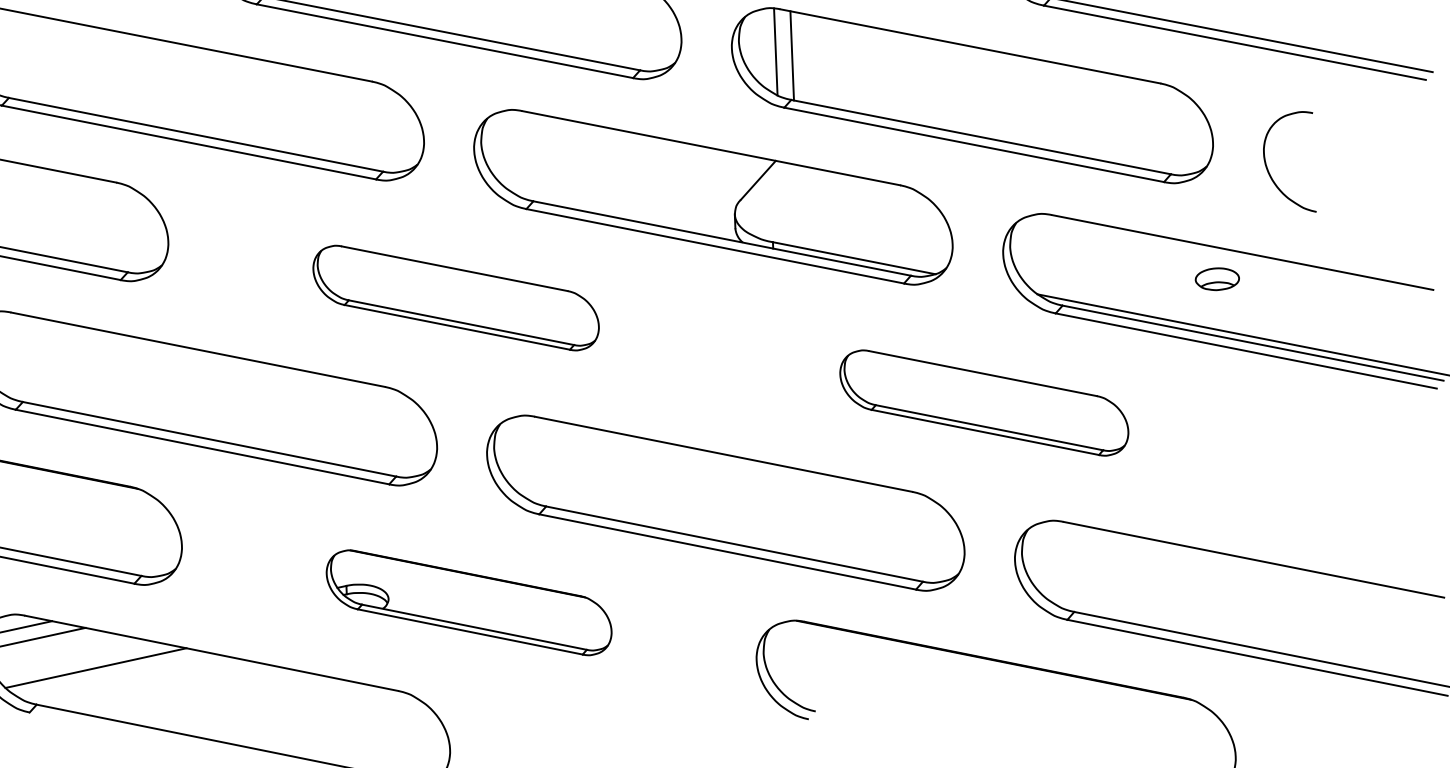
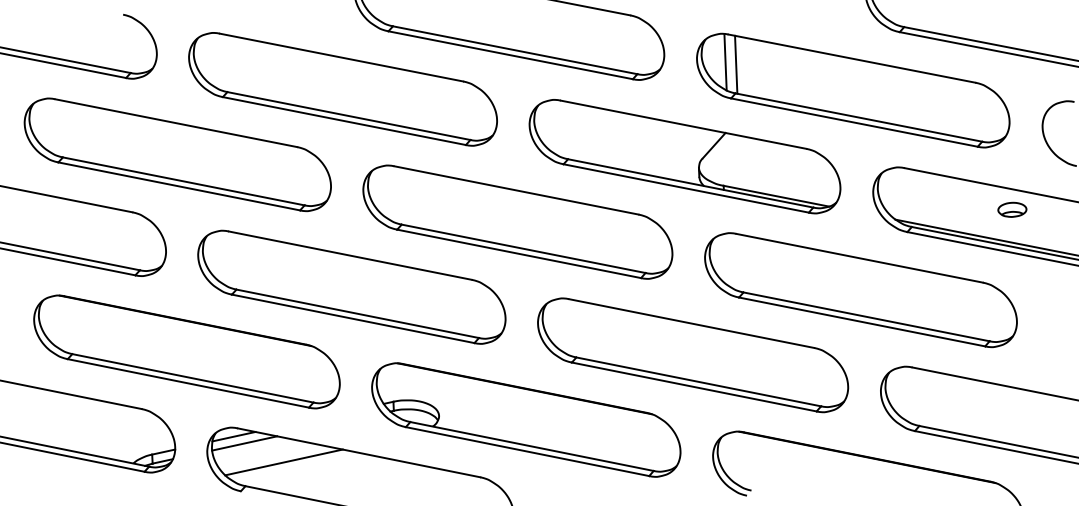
part: (455, 297) -> (517, 221), size x1.67
part: (983, 403) -> (860, 290), size x1.67
part: (469, 601) -> (526, 419), size x1.67

